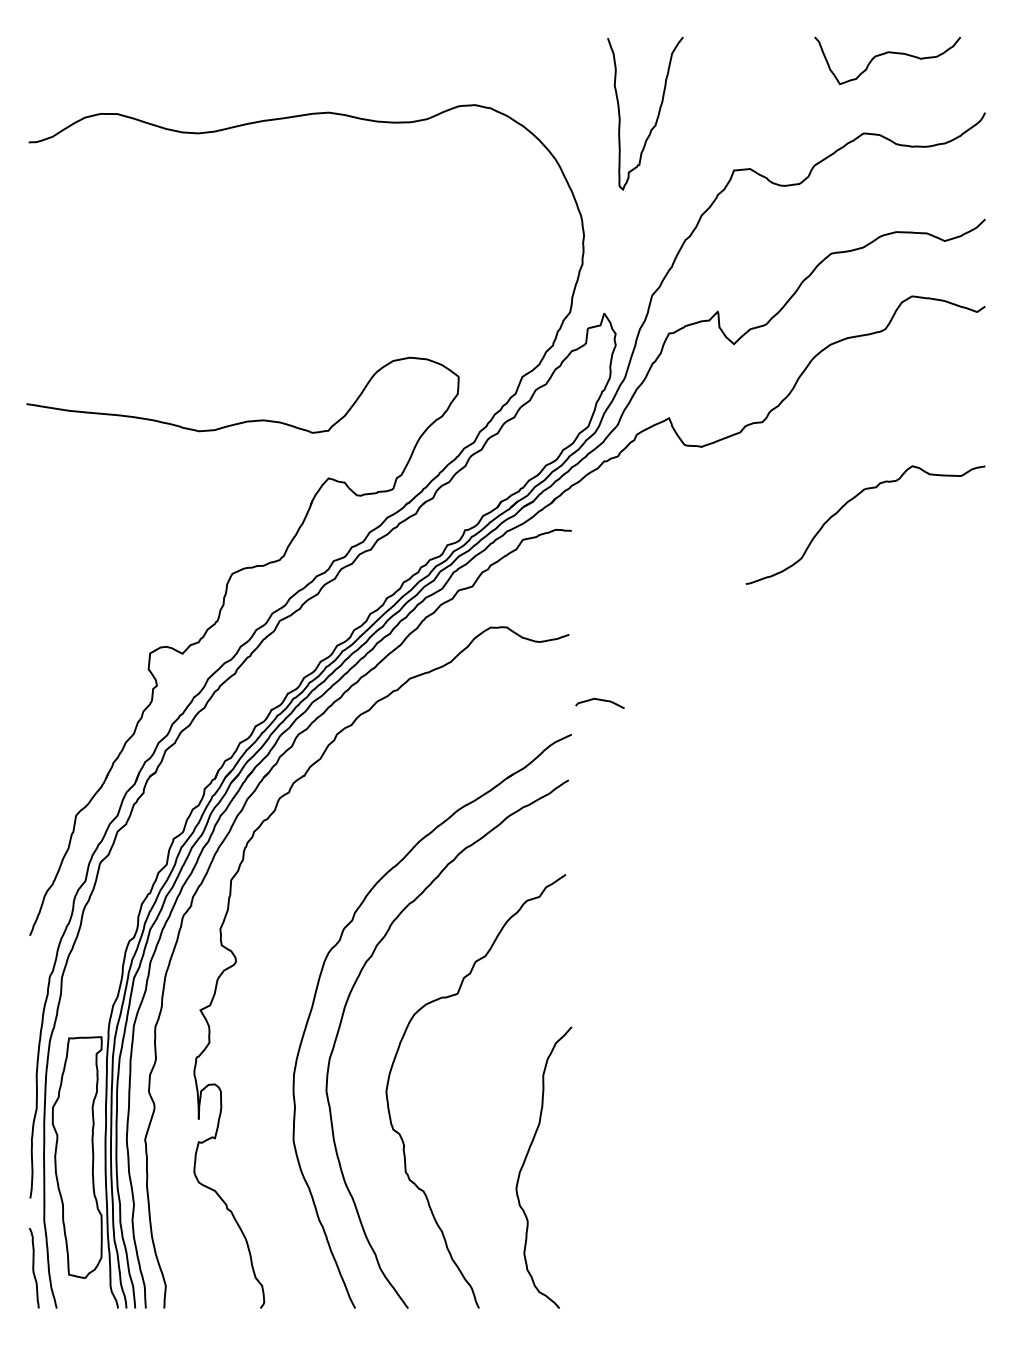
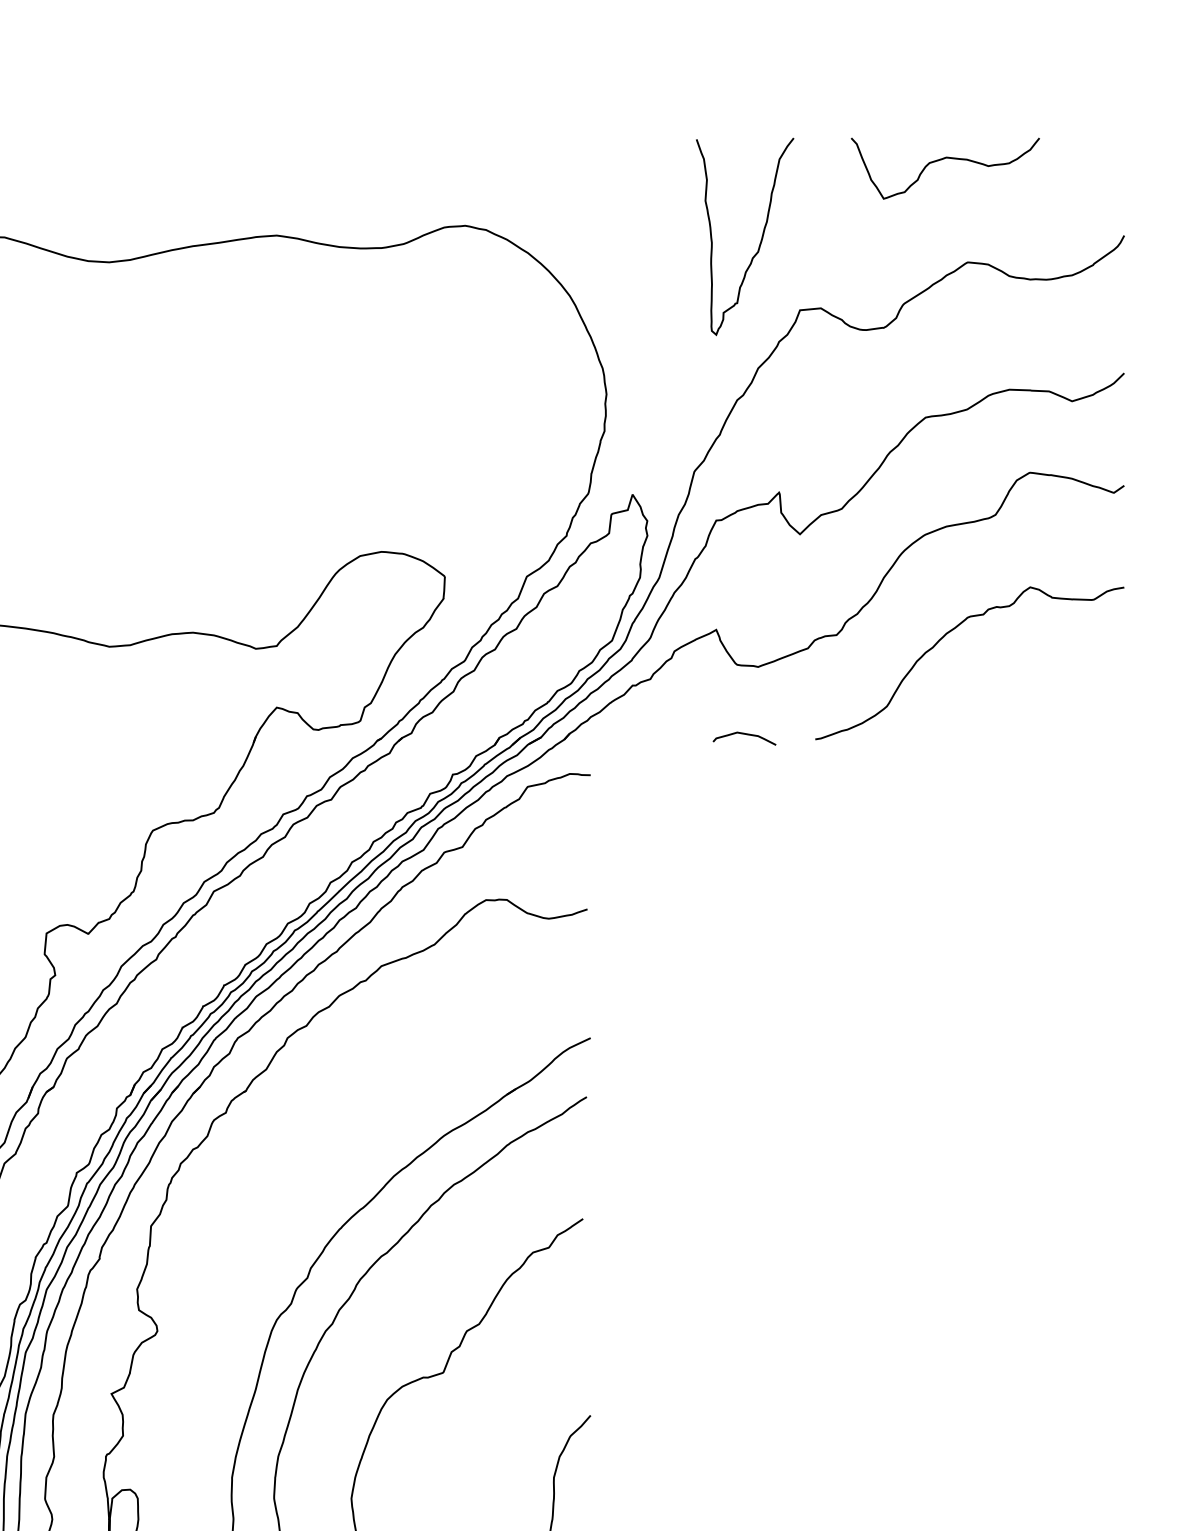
curve: (885, 54) -> (942, 160), moved
curve: (657, 114) -> (760, 237), moved
curve: (850, 501) -> (950, 632), moved
curve: (599, 700) -> (743, 734), moved

